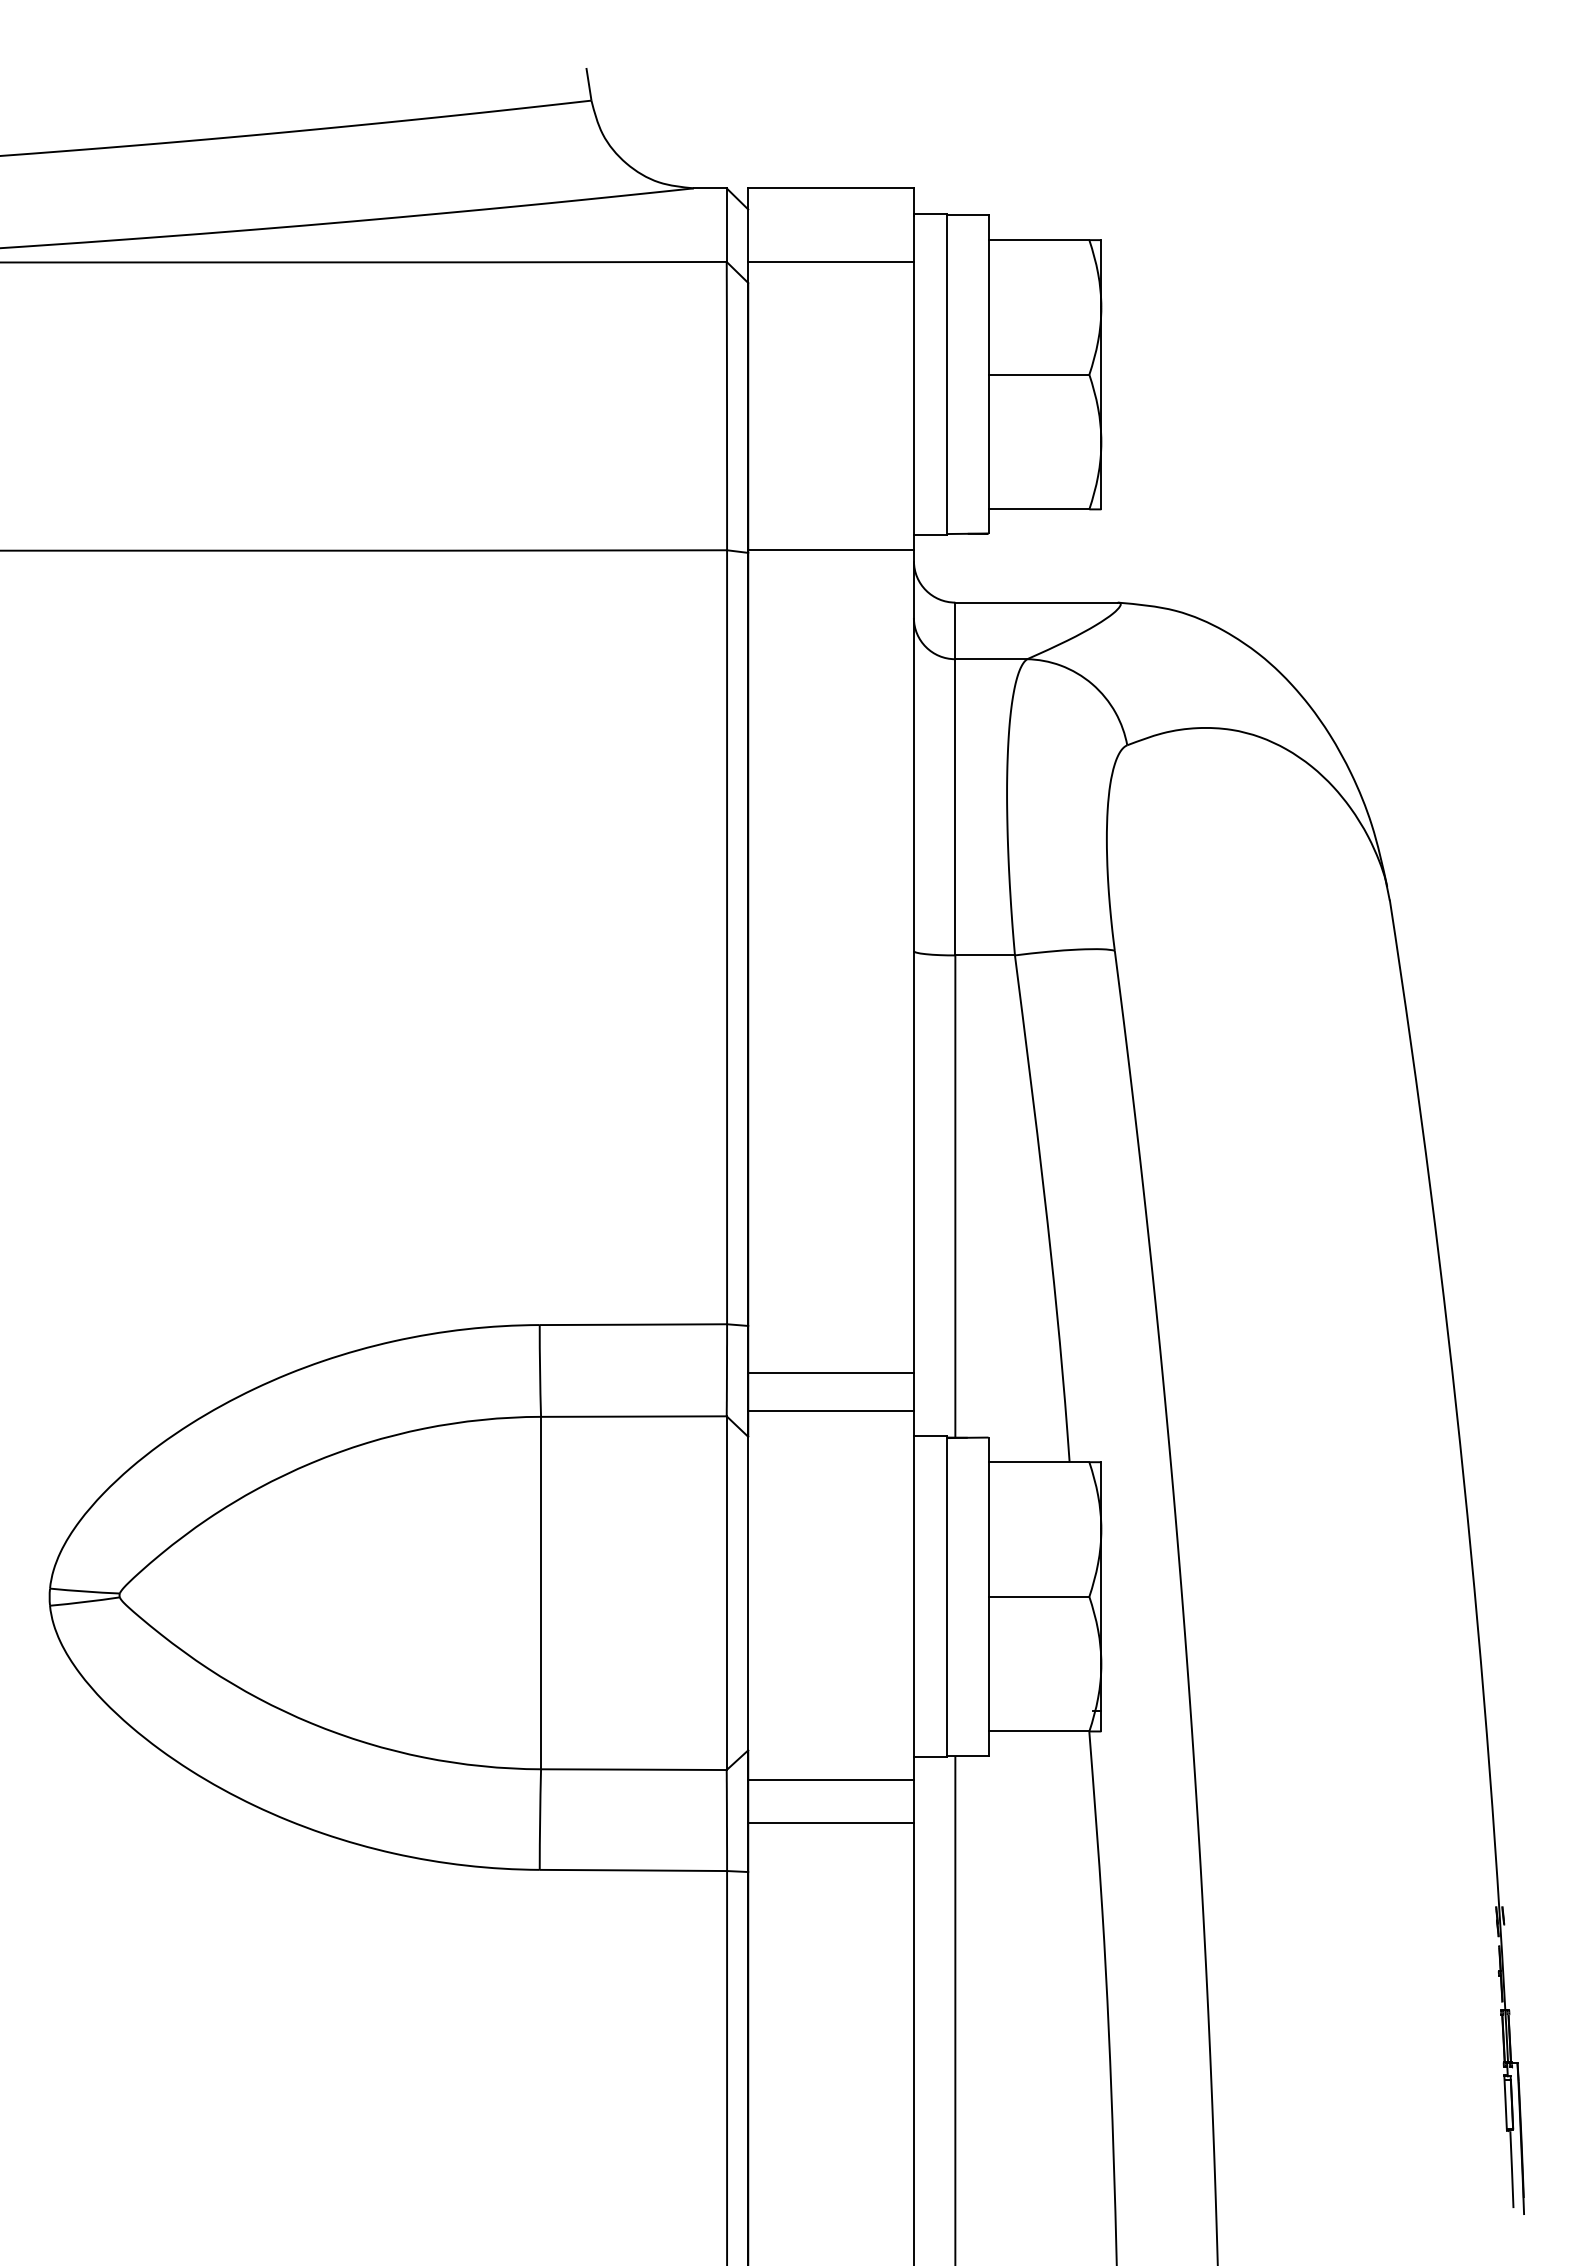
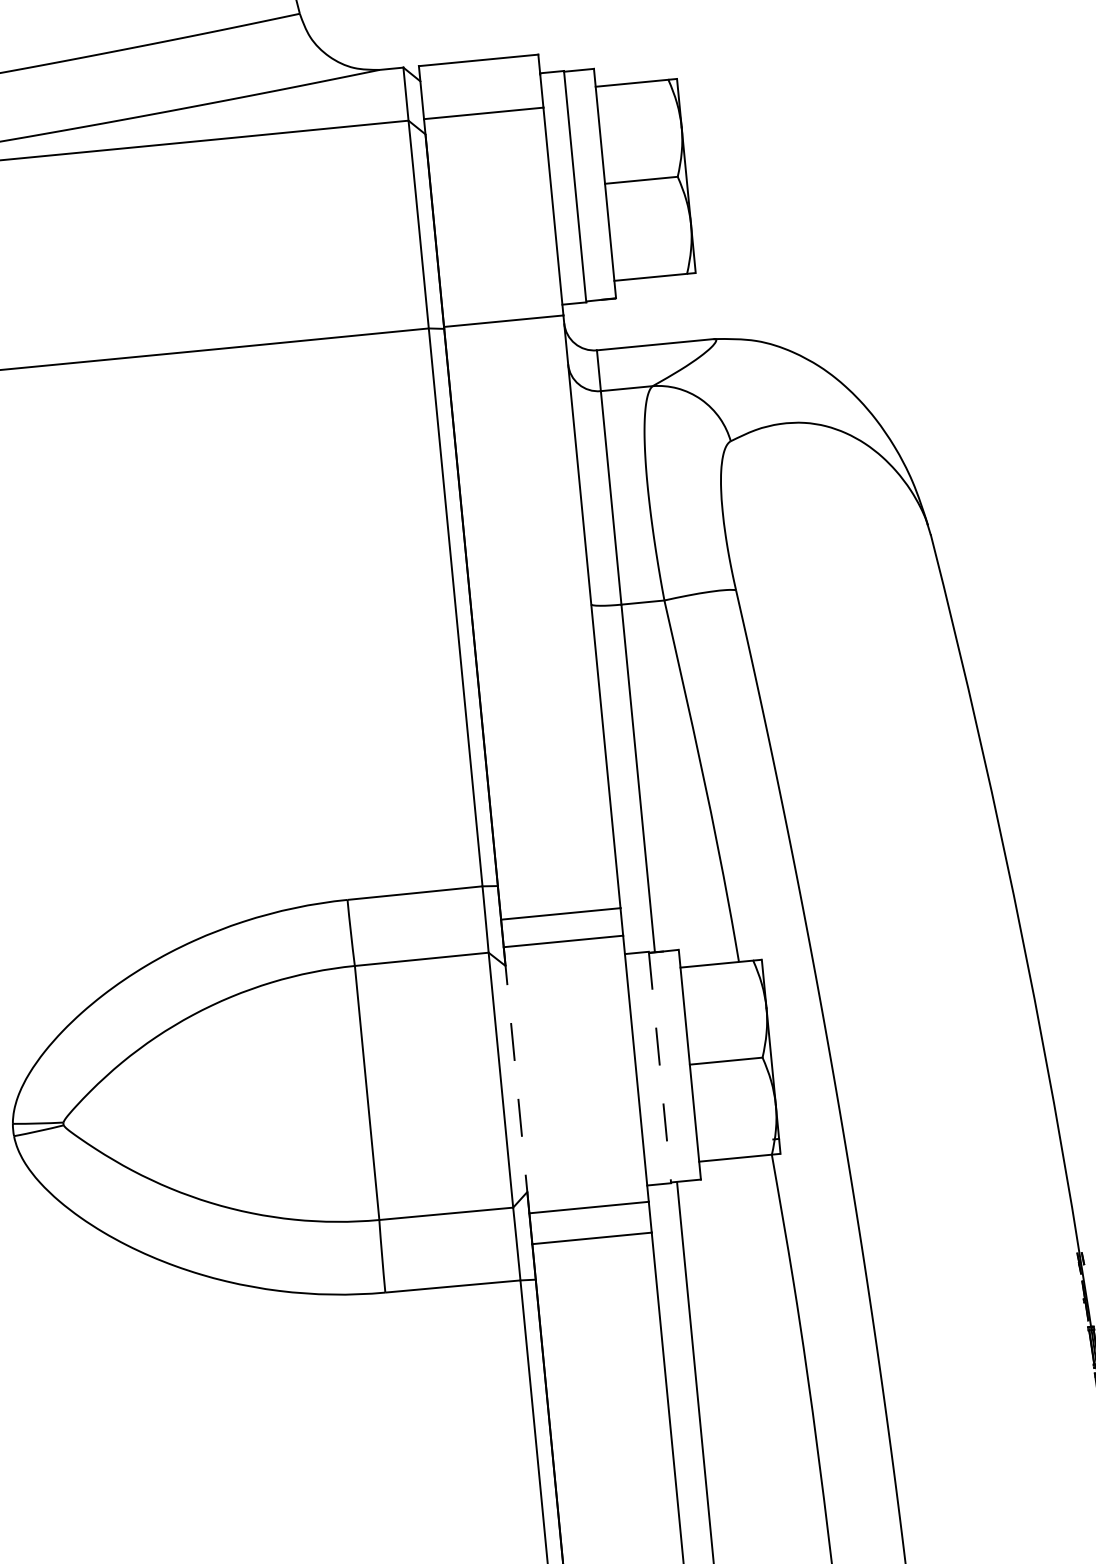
line: (748, 1595) -> (516, 1080), solid -> dashed
line: (947, 1596) -> (660, 1067), solid -> dashed

